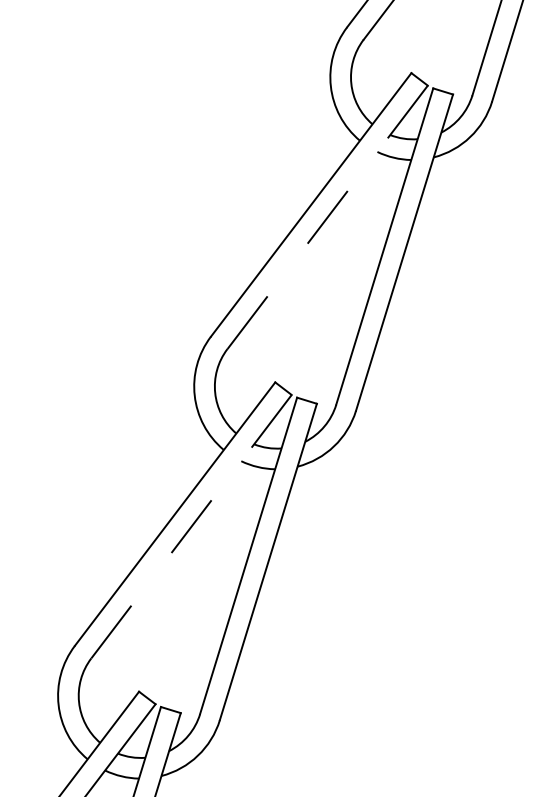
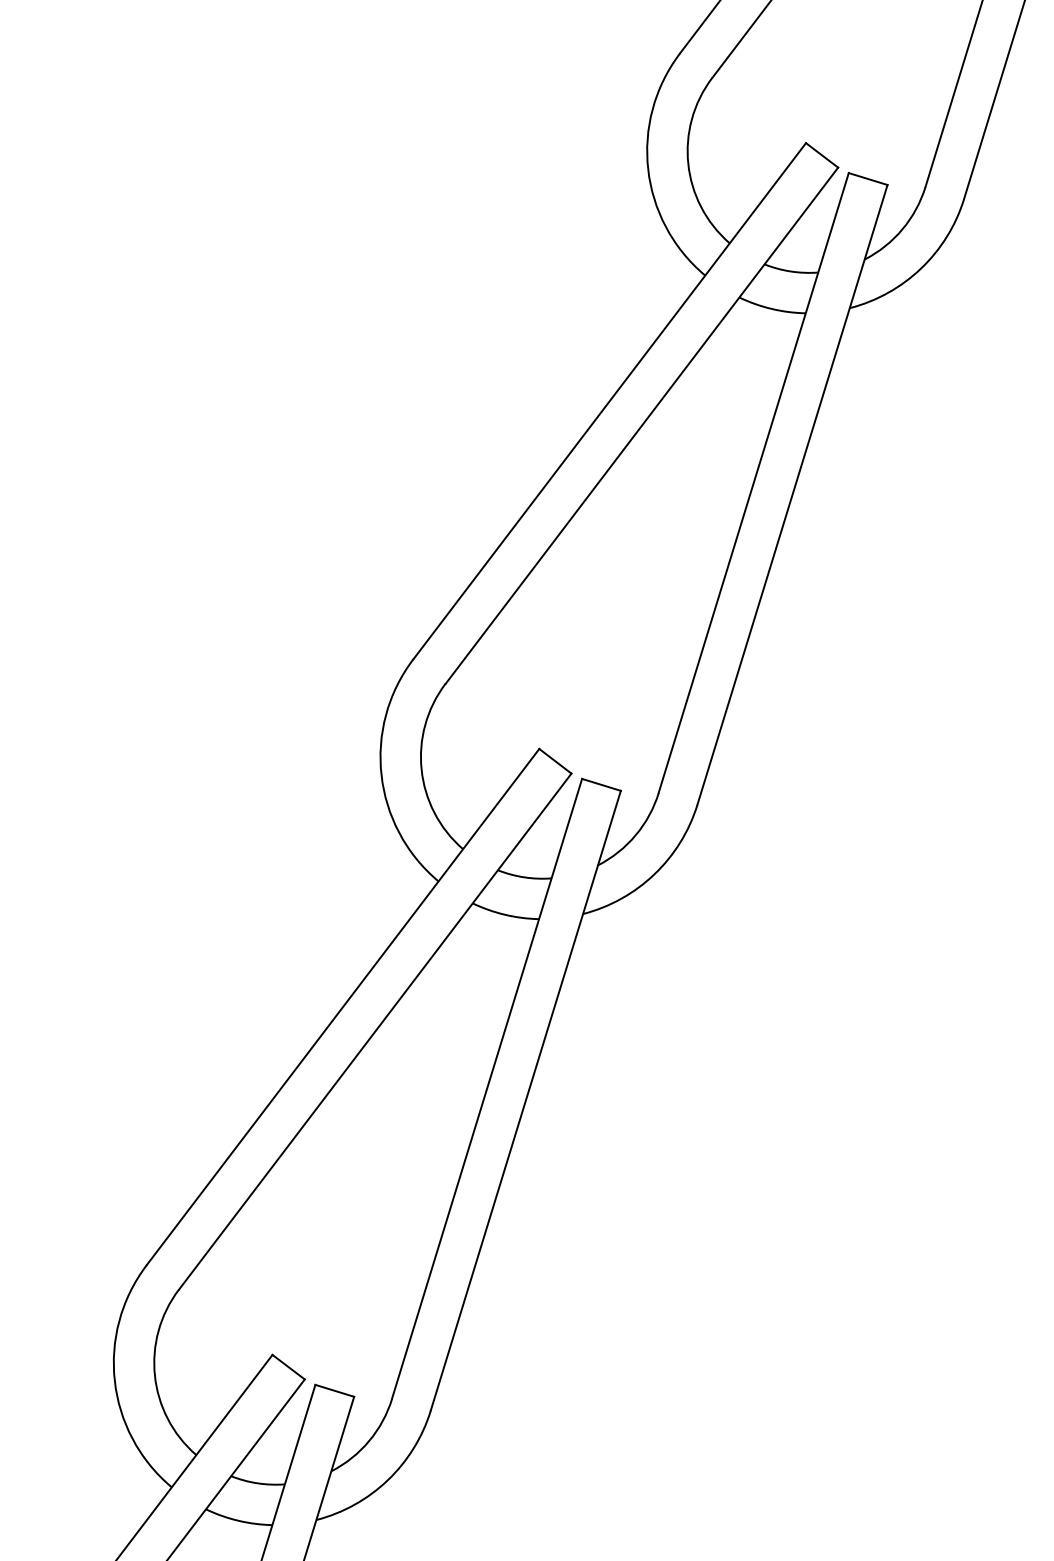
line: (327, 217) -> (641, 425), dashed -> solid
line: (191, 527) -> (375, 1033), dashed -> solid

